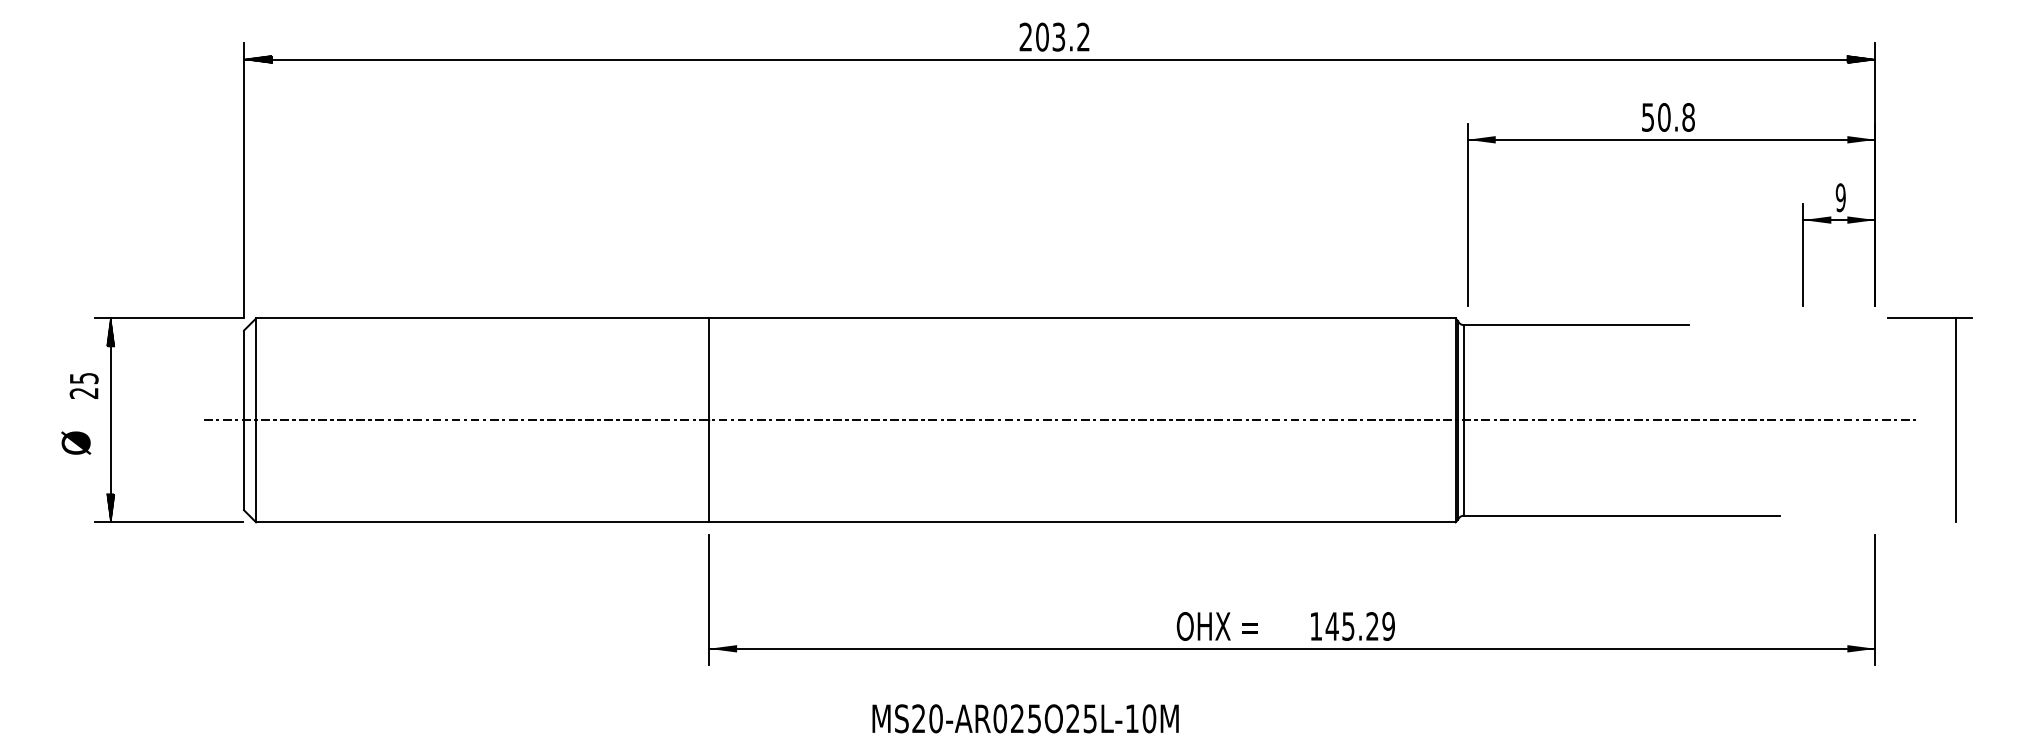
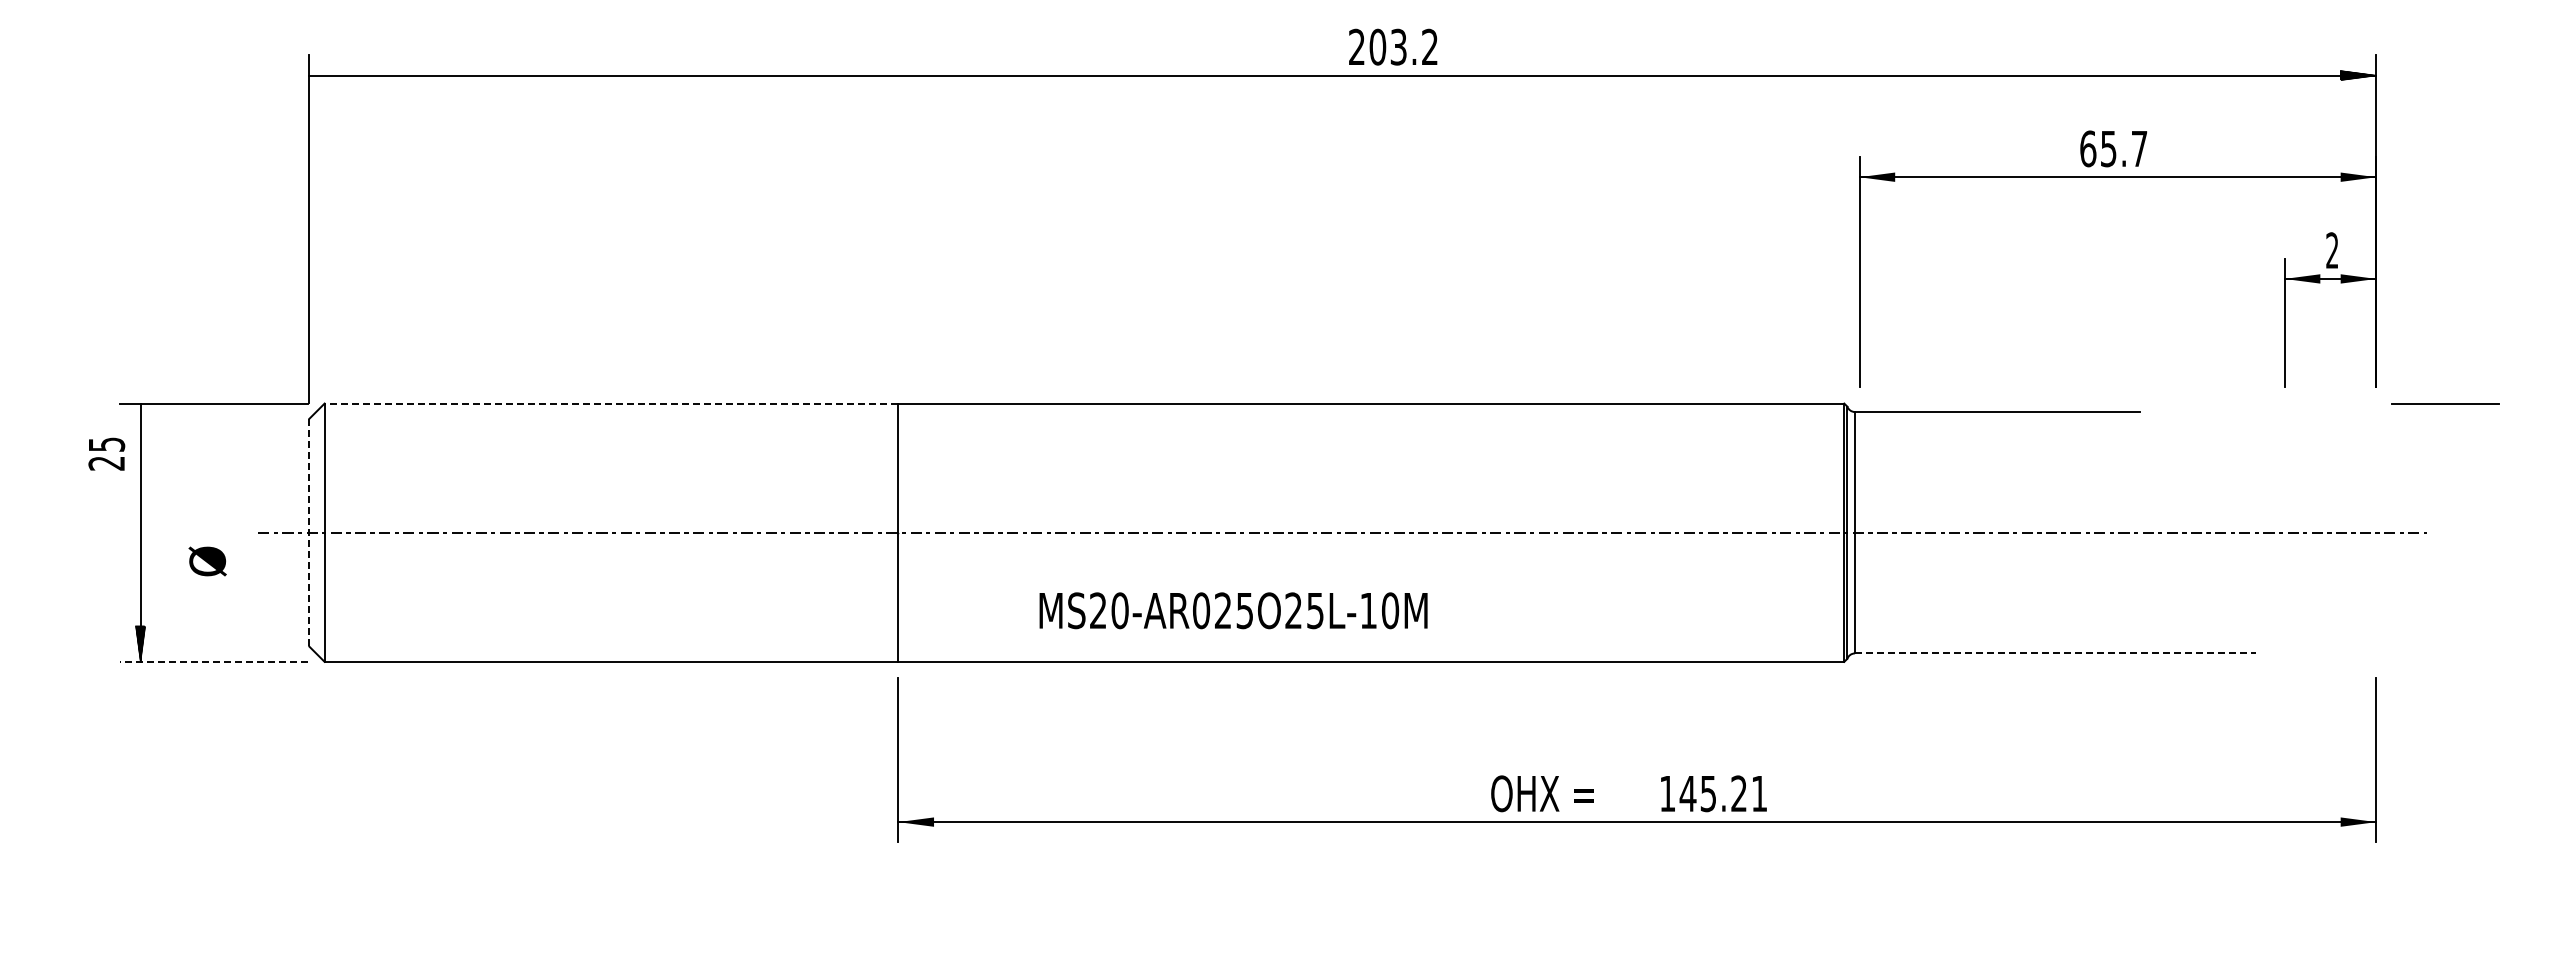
text: (1054, 36) -> (1393, 46), moved
hatch: (257, 59) -> (326, 75), removed
text: (1668, 117) -> (2113, 148), 50.8 -> 65.7
text: (1840, 197) -> (2332, 250), 9 -> 2
line: (482, 318) -> (611, 403), solid -> dashed
hatch: (110, 332) -> (140, 421), removed
text: (83, 385) -> (106, 453), moved
line: (244, 420) -> (309, 532), solid -> dashed
line: (1956, 420) -> (2478, 532), removed
text: (76, 443) -> (207, 561), moved
line: (1622, 515) -> (2055, 653), solid -> dashed
line: (168, 522) -> (213, 661), solid -> dashed
text: (1388, 626) -> (1759, 793), 145.29 -> 145.21
text: (1025, 718) -> (1233, 610), moved

